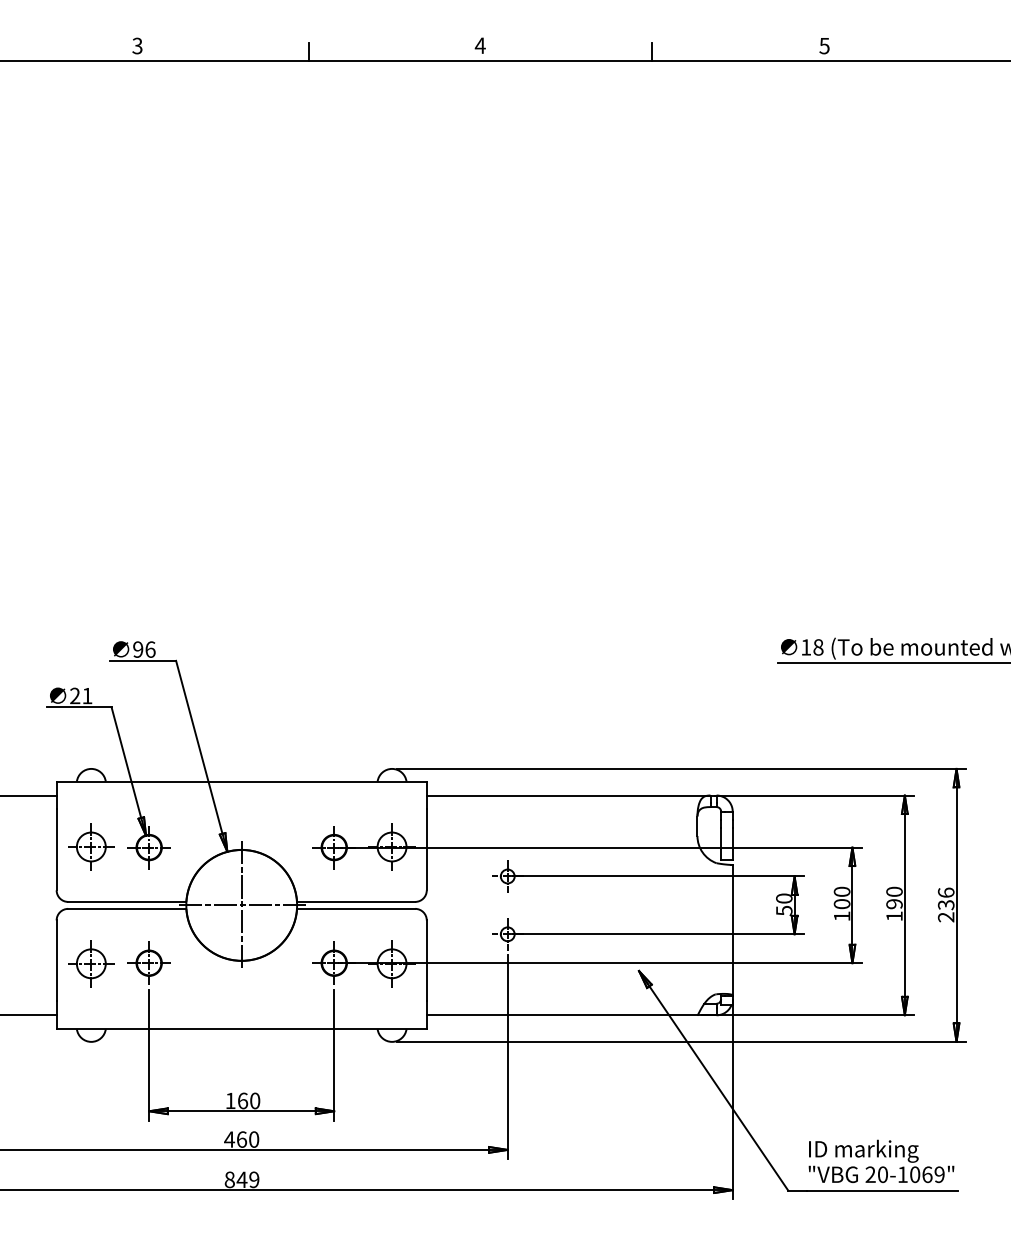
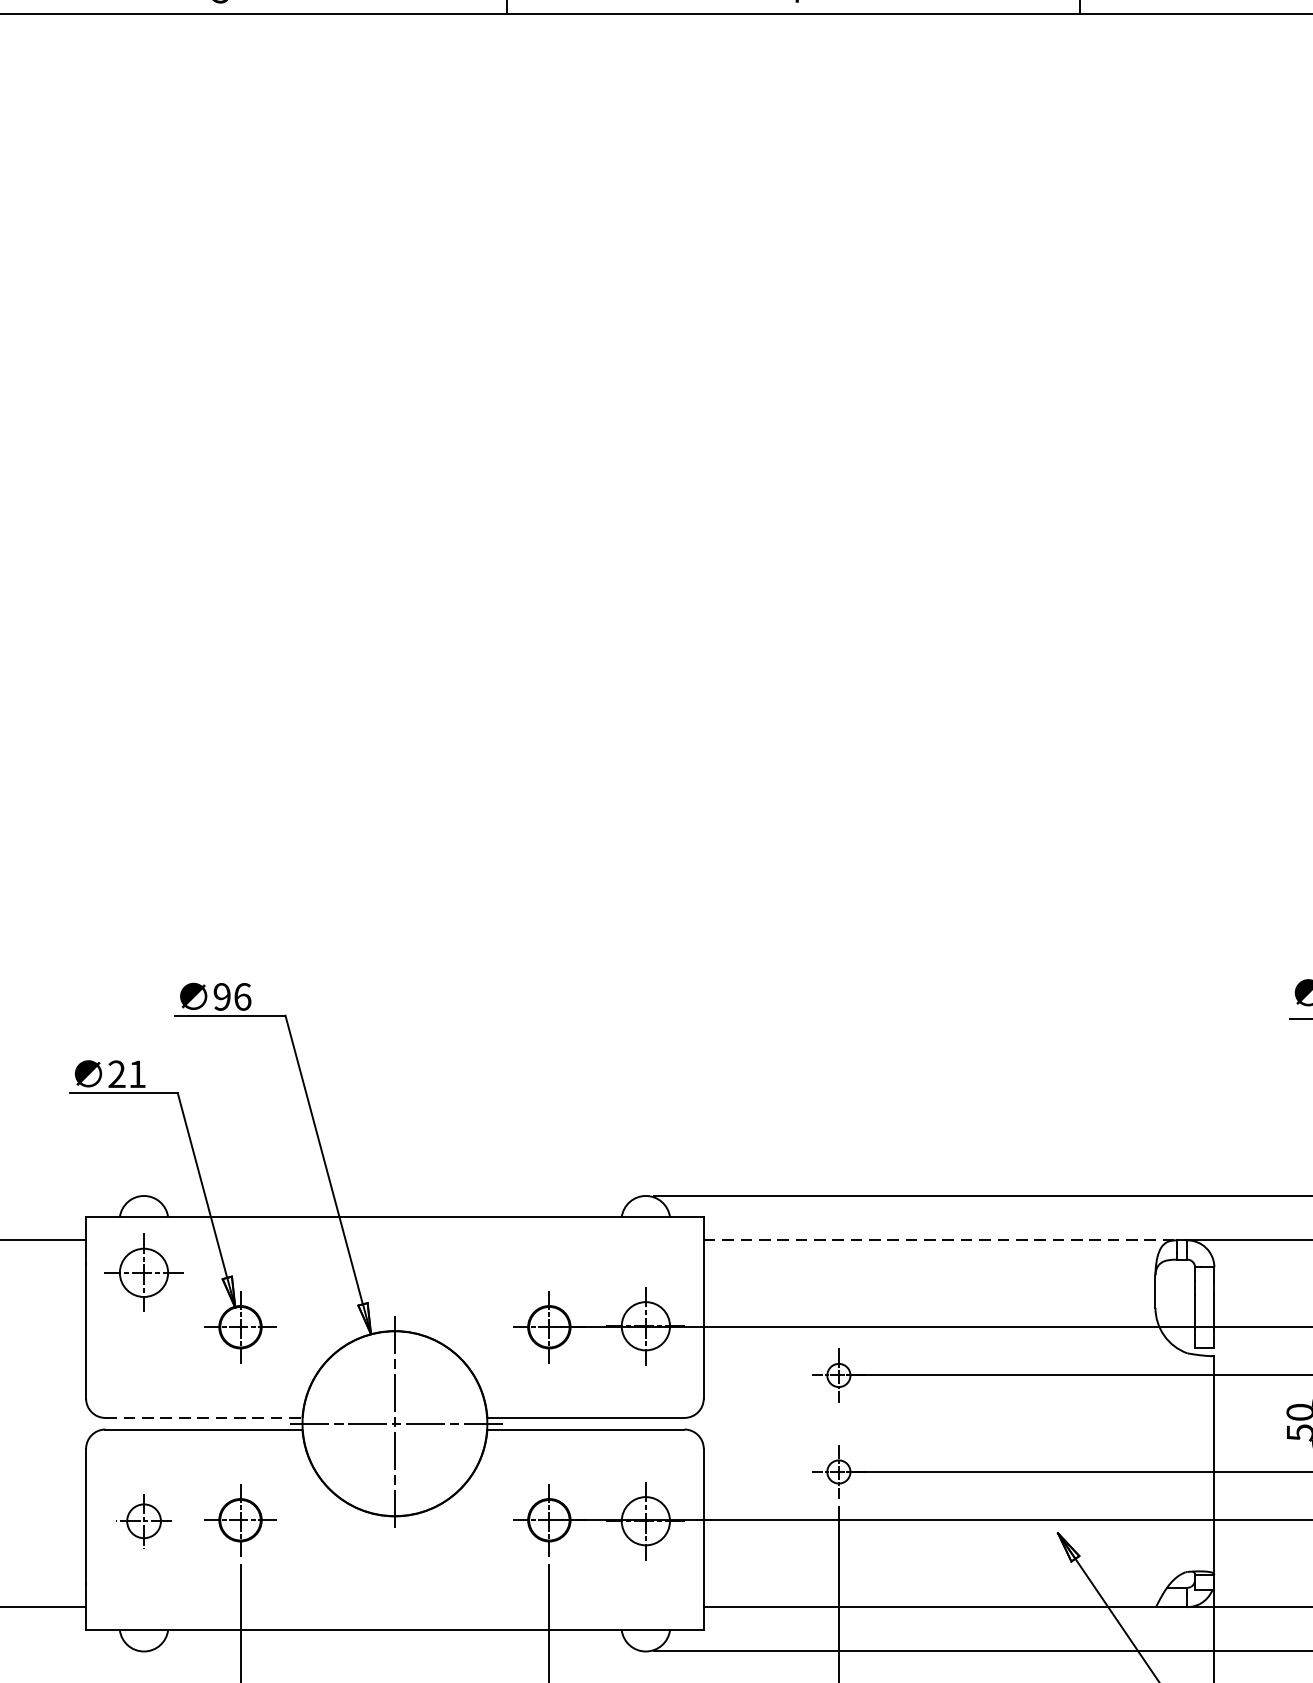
line: (568, 795) -> (940, 1240), solid -> dashed
part: (91, 846) -> (144, 1272), moved
line: (127, 901) -> (204, 1417), solid -> dashed
part: (91, 963) -> (144, 1520), size x0.7

